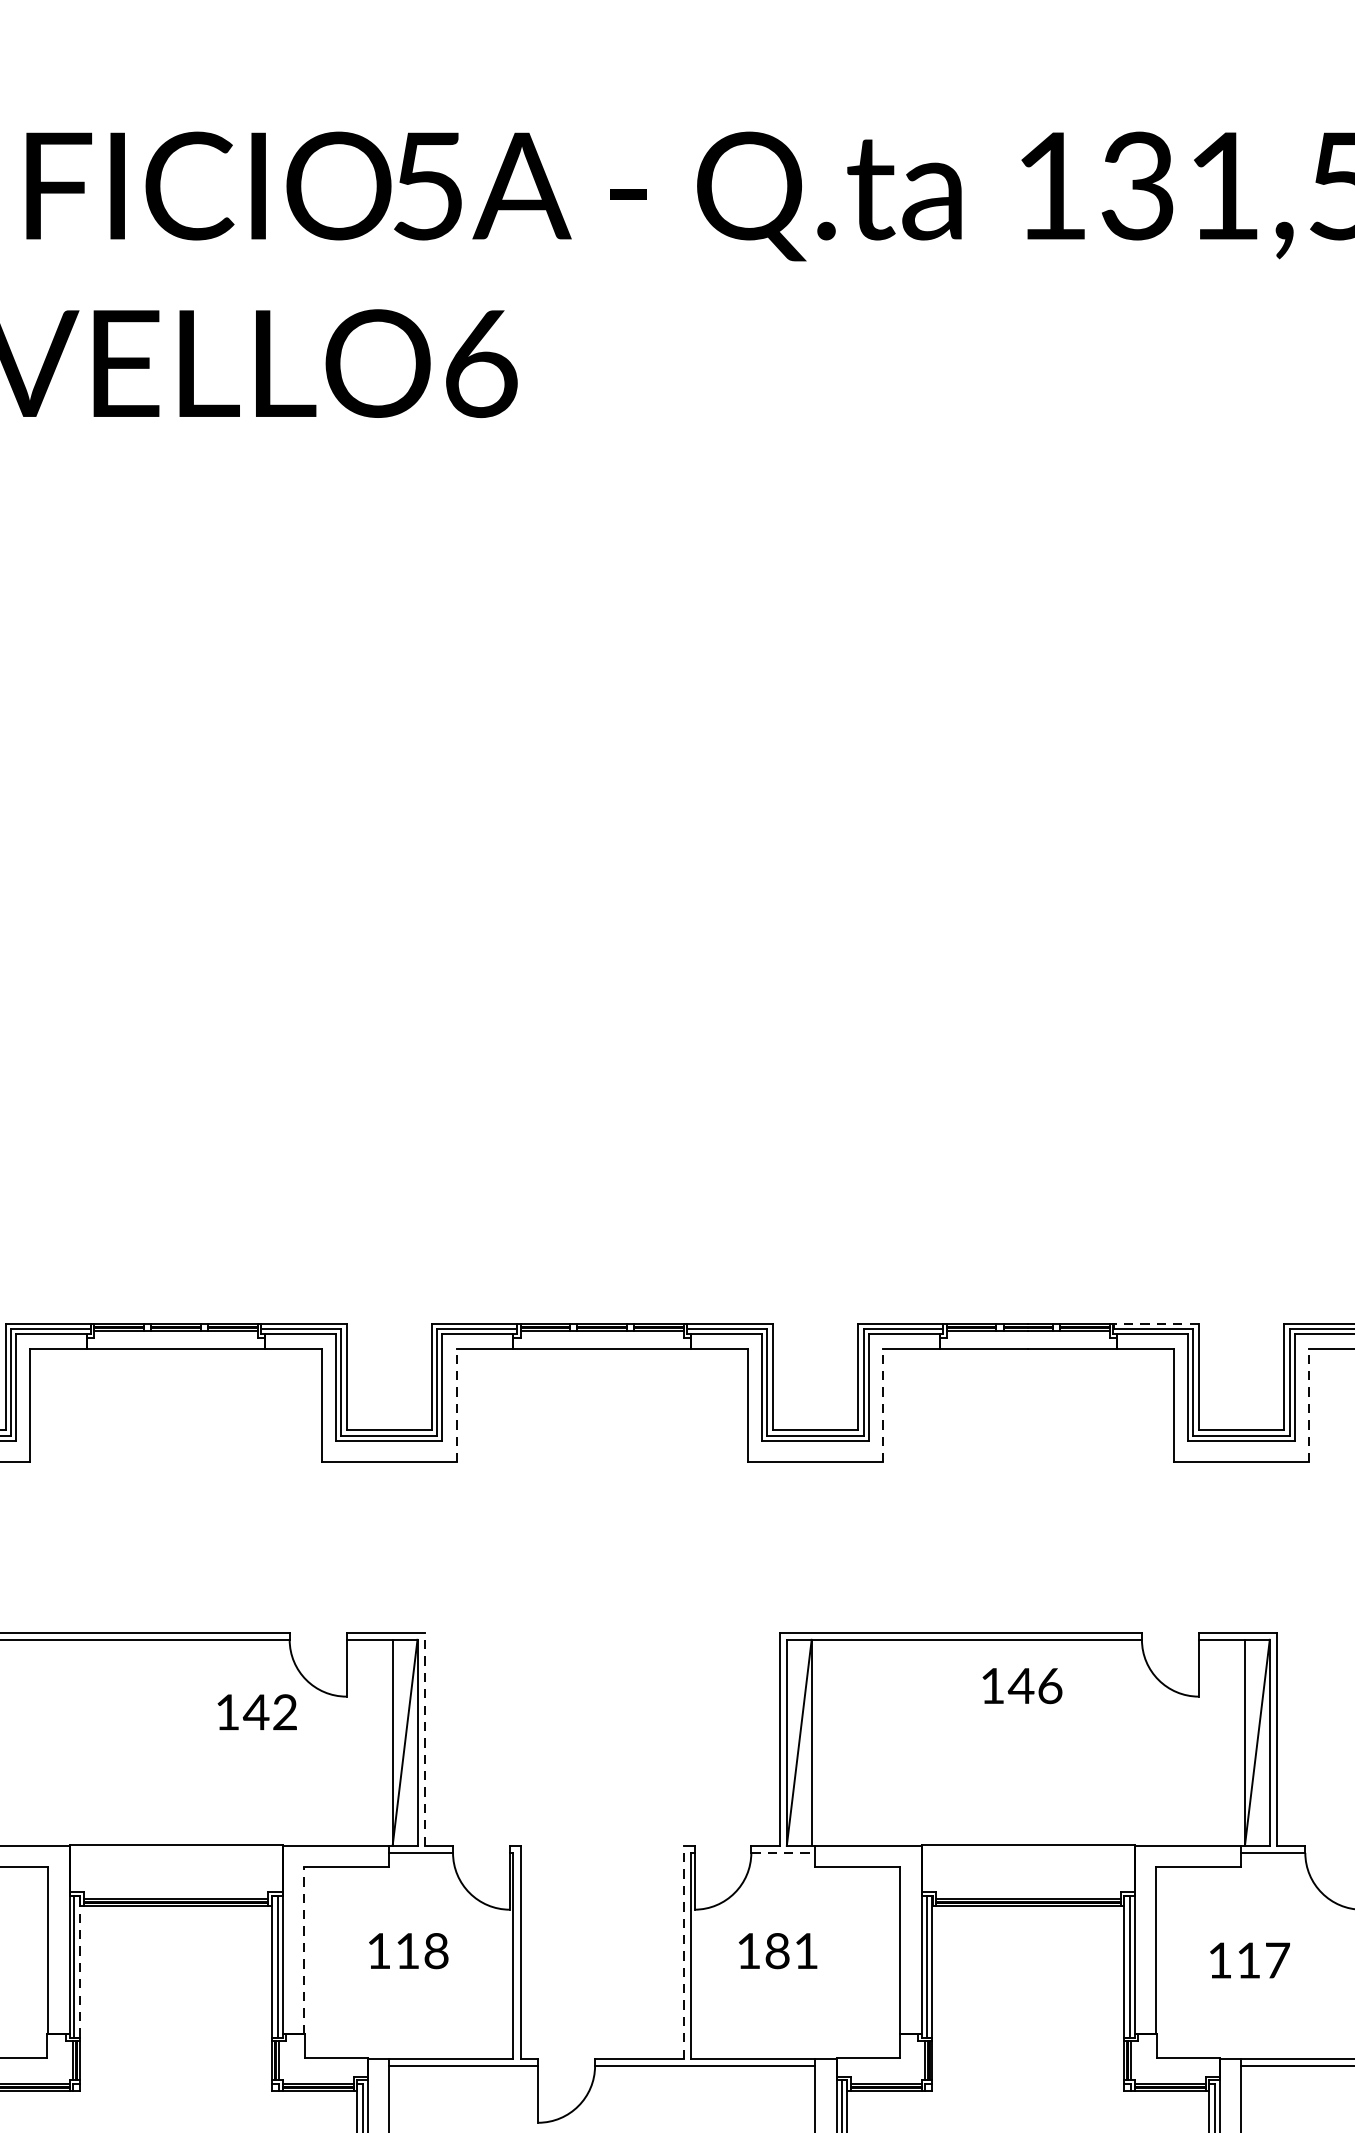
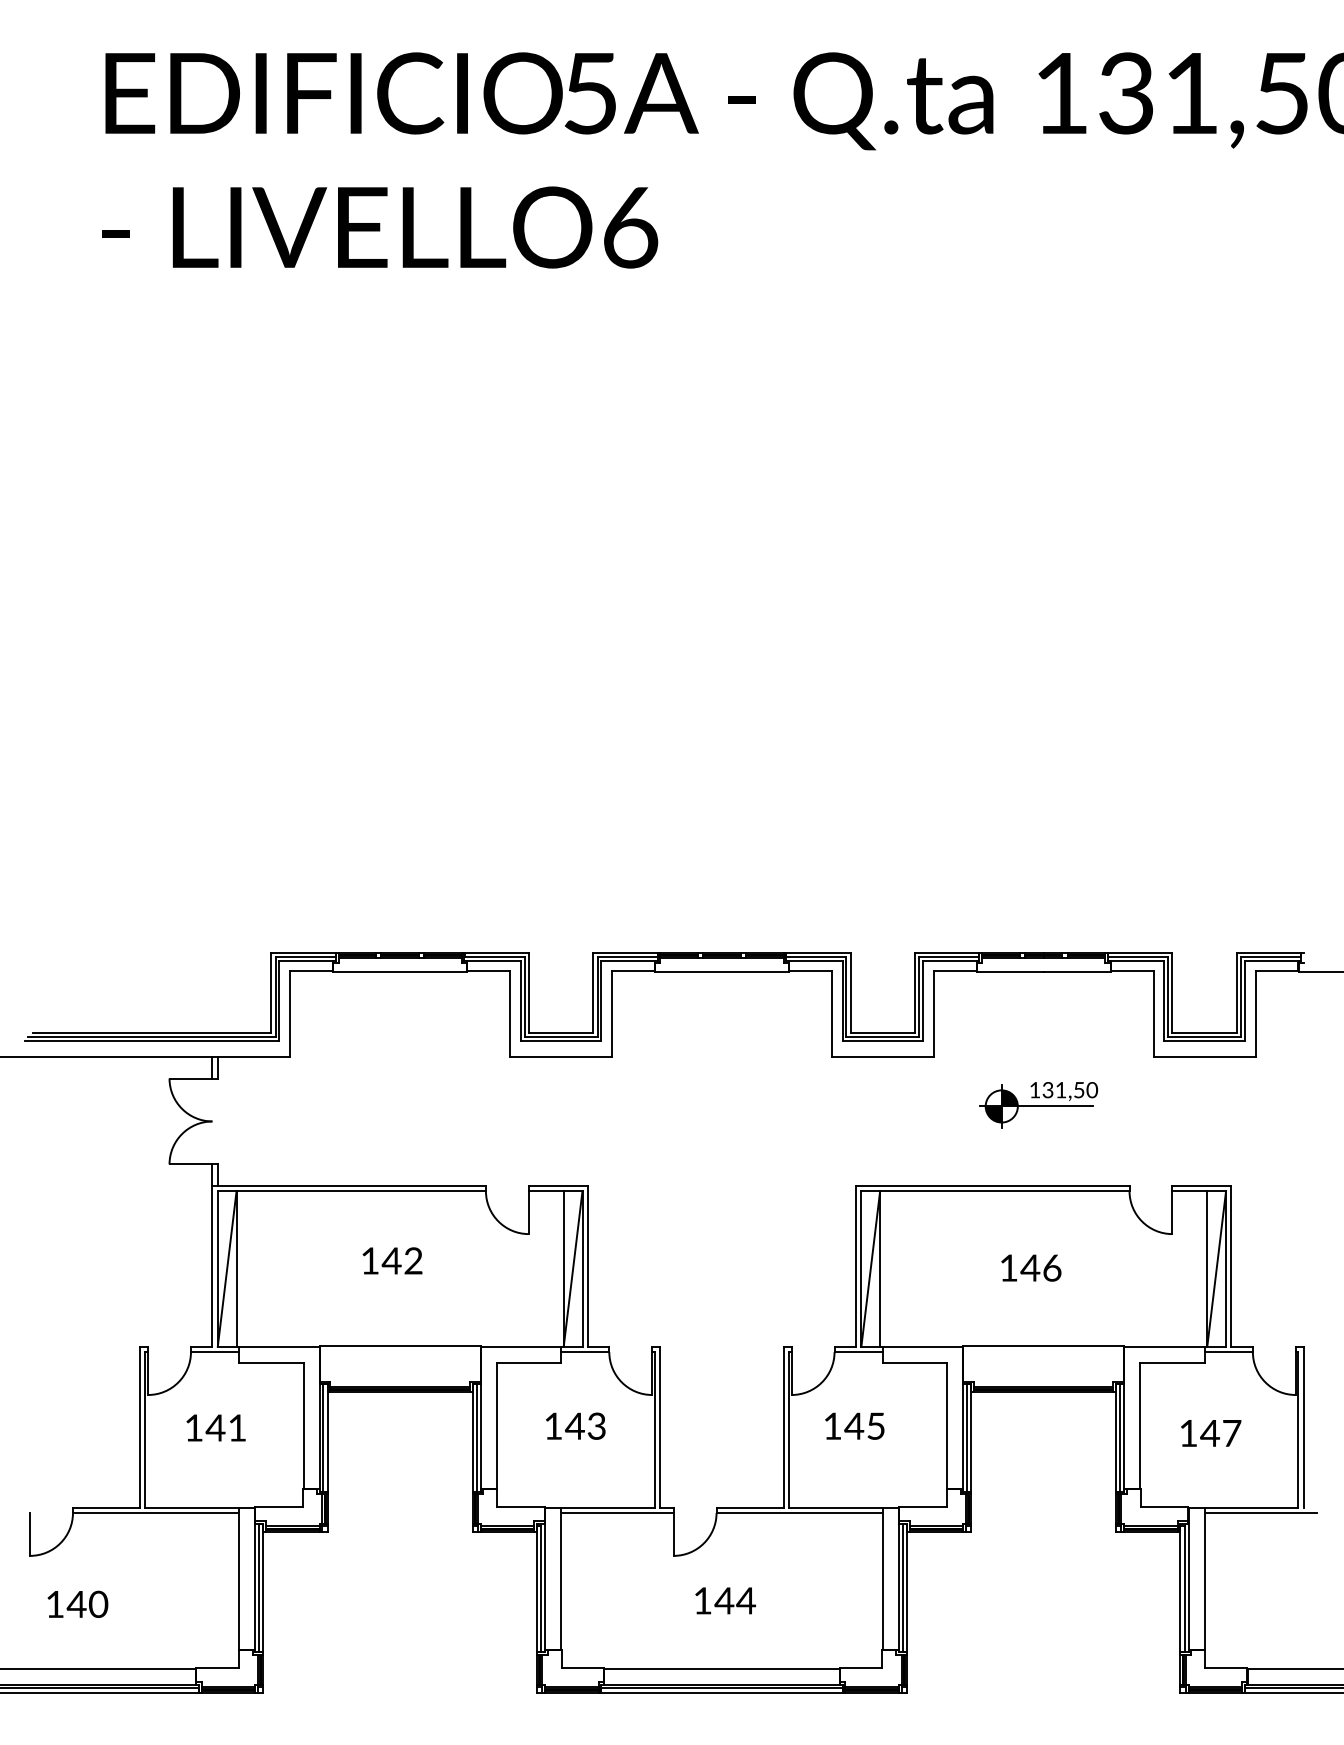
line: (1155, 1323) -> (1139, 952), dashed -> solid
line: (455, 1405) -> (611, 1014), dashed -> solid
line: (882, 1405) -> (933, 1014), dashed -> solid
line: (1308, 1405) -> (1255, 1014), dashed -> solid
part: (1021, 1526) -> (1038, 1105), added
text: (1022, 1685) -> (1031, 1267), moved
text: (257, 1711) -> (392, 1260), moved
line: (424, 1738) -> (587, 1265), dashed -> solid
line: (784, 1853) -> (859, 1352), dashed -> solid
line: (303, 1950) -> (496, 1425), dashed -> solid
text: (420, 1950) -> (584, 1425), 118 -> 143
text: (790, 1950) -> (864, 1425), 181 -> 145
line: (683, 1951) -> (783, 1426), dashed -> solid
text: (1249, 1960) -> (1210, 1433), 117 -> 147
line: (79, 1965) -> (327, 1437), dashed -> solid

